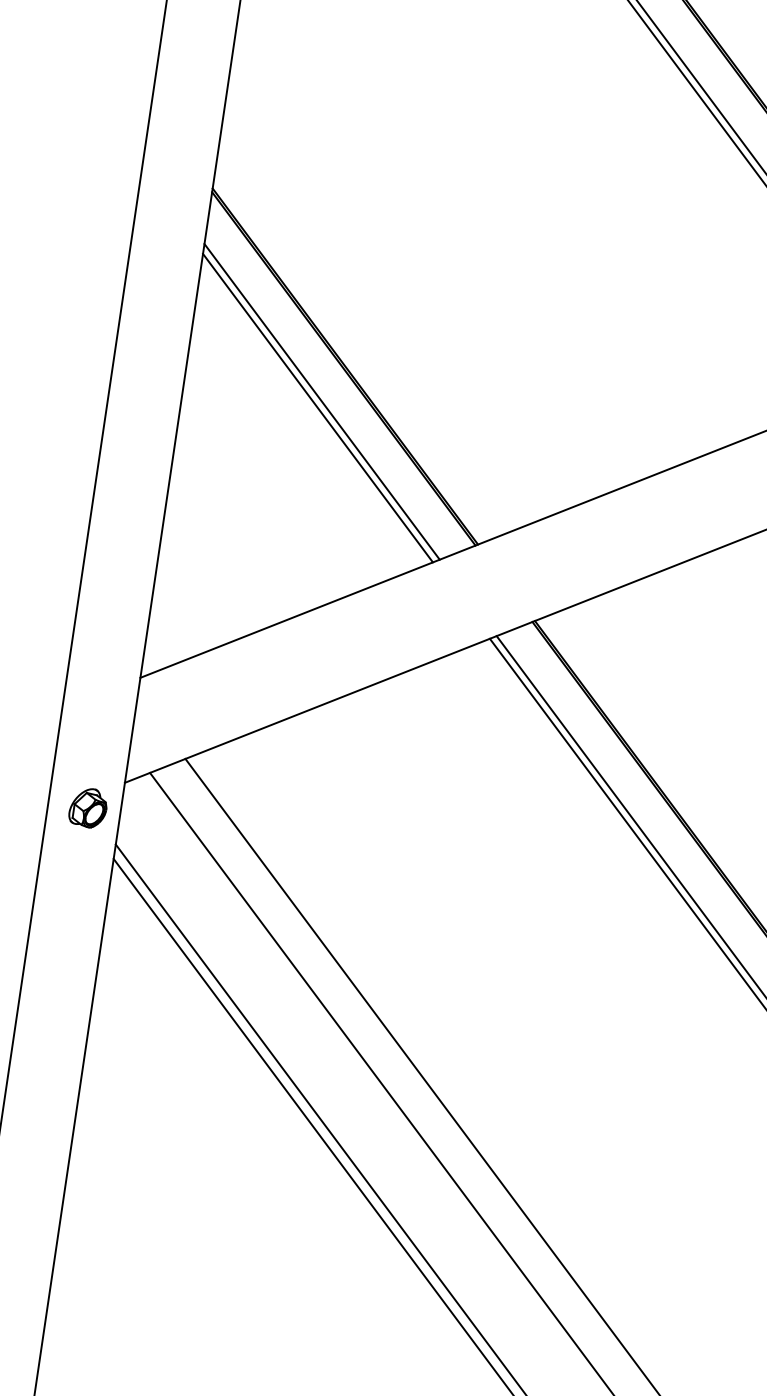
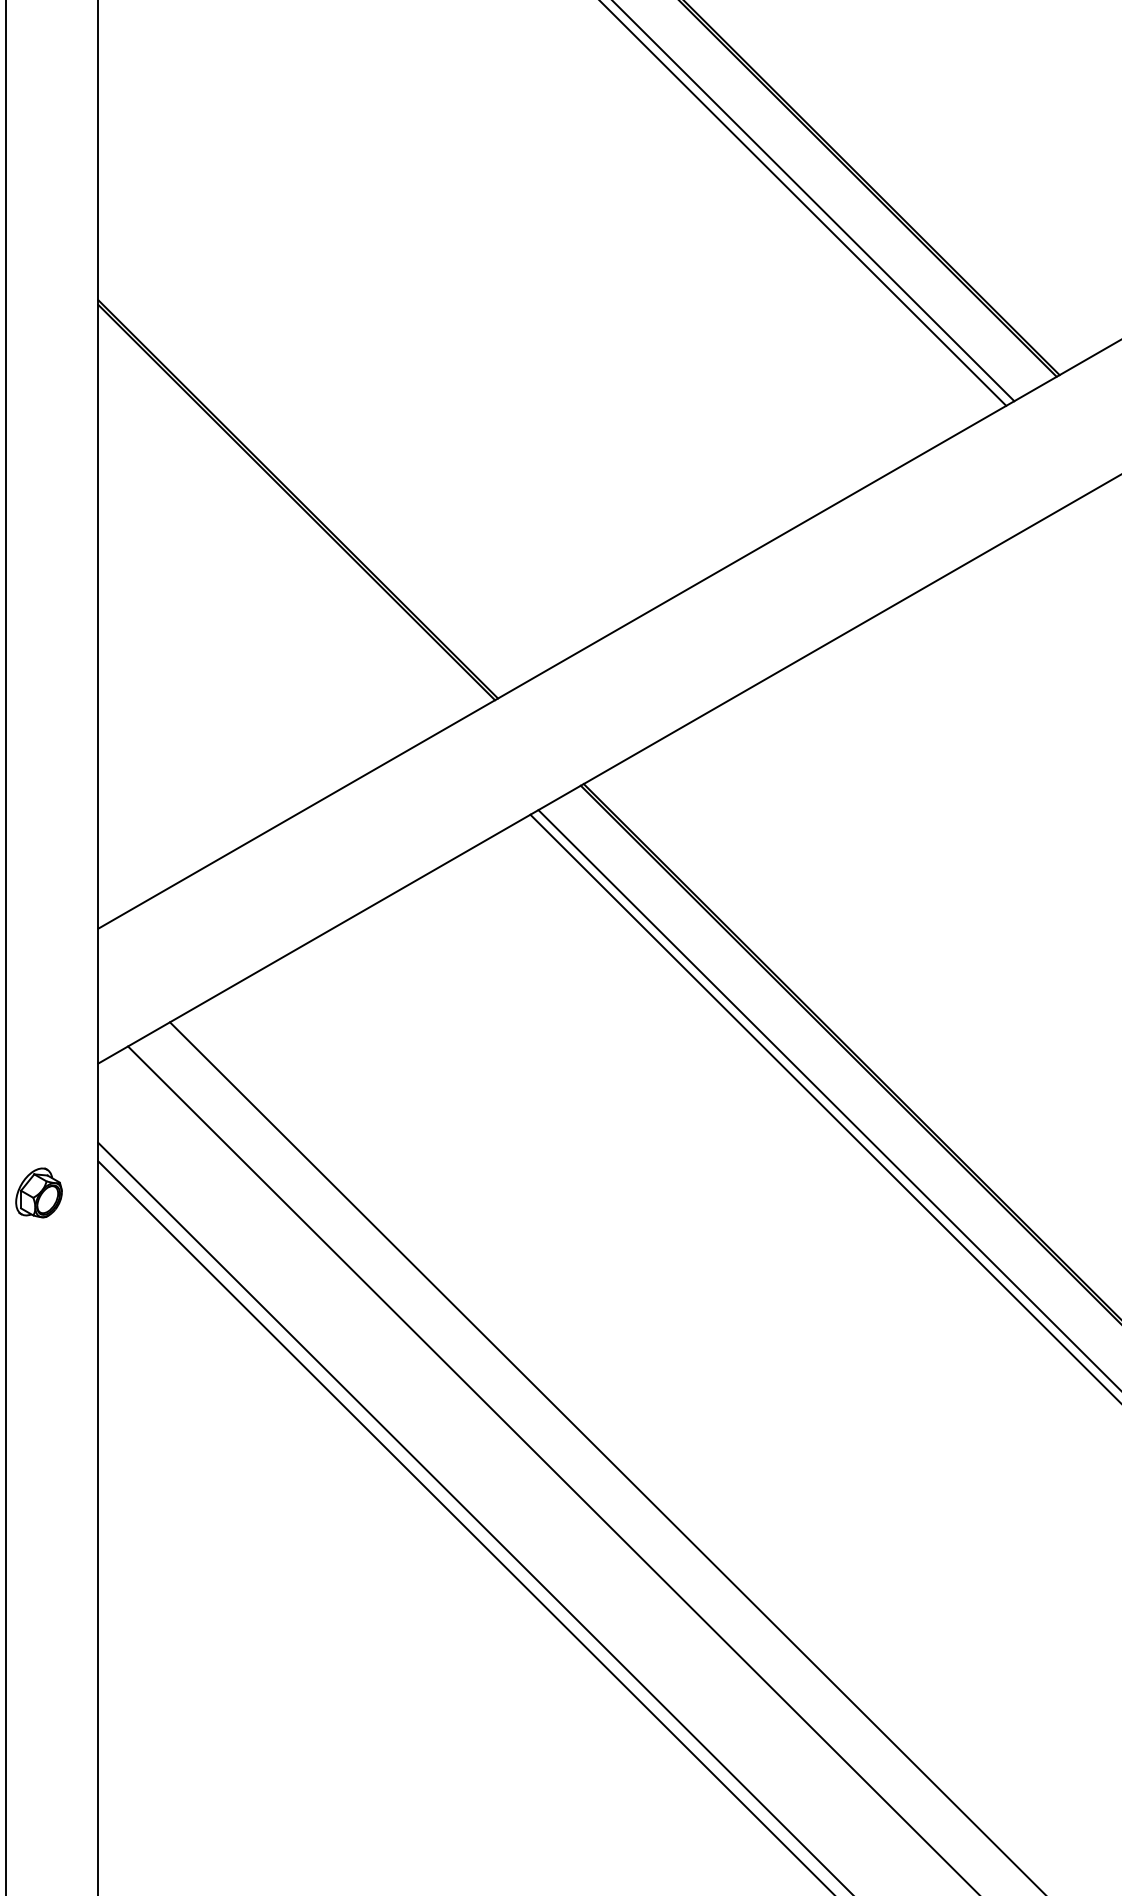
line: (322, 401) -> (275, 547), removed
line: (318, 407) -> (271, 556), removed
part: (88, 807) -> (38, 1192), moved

